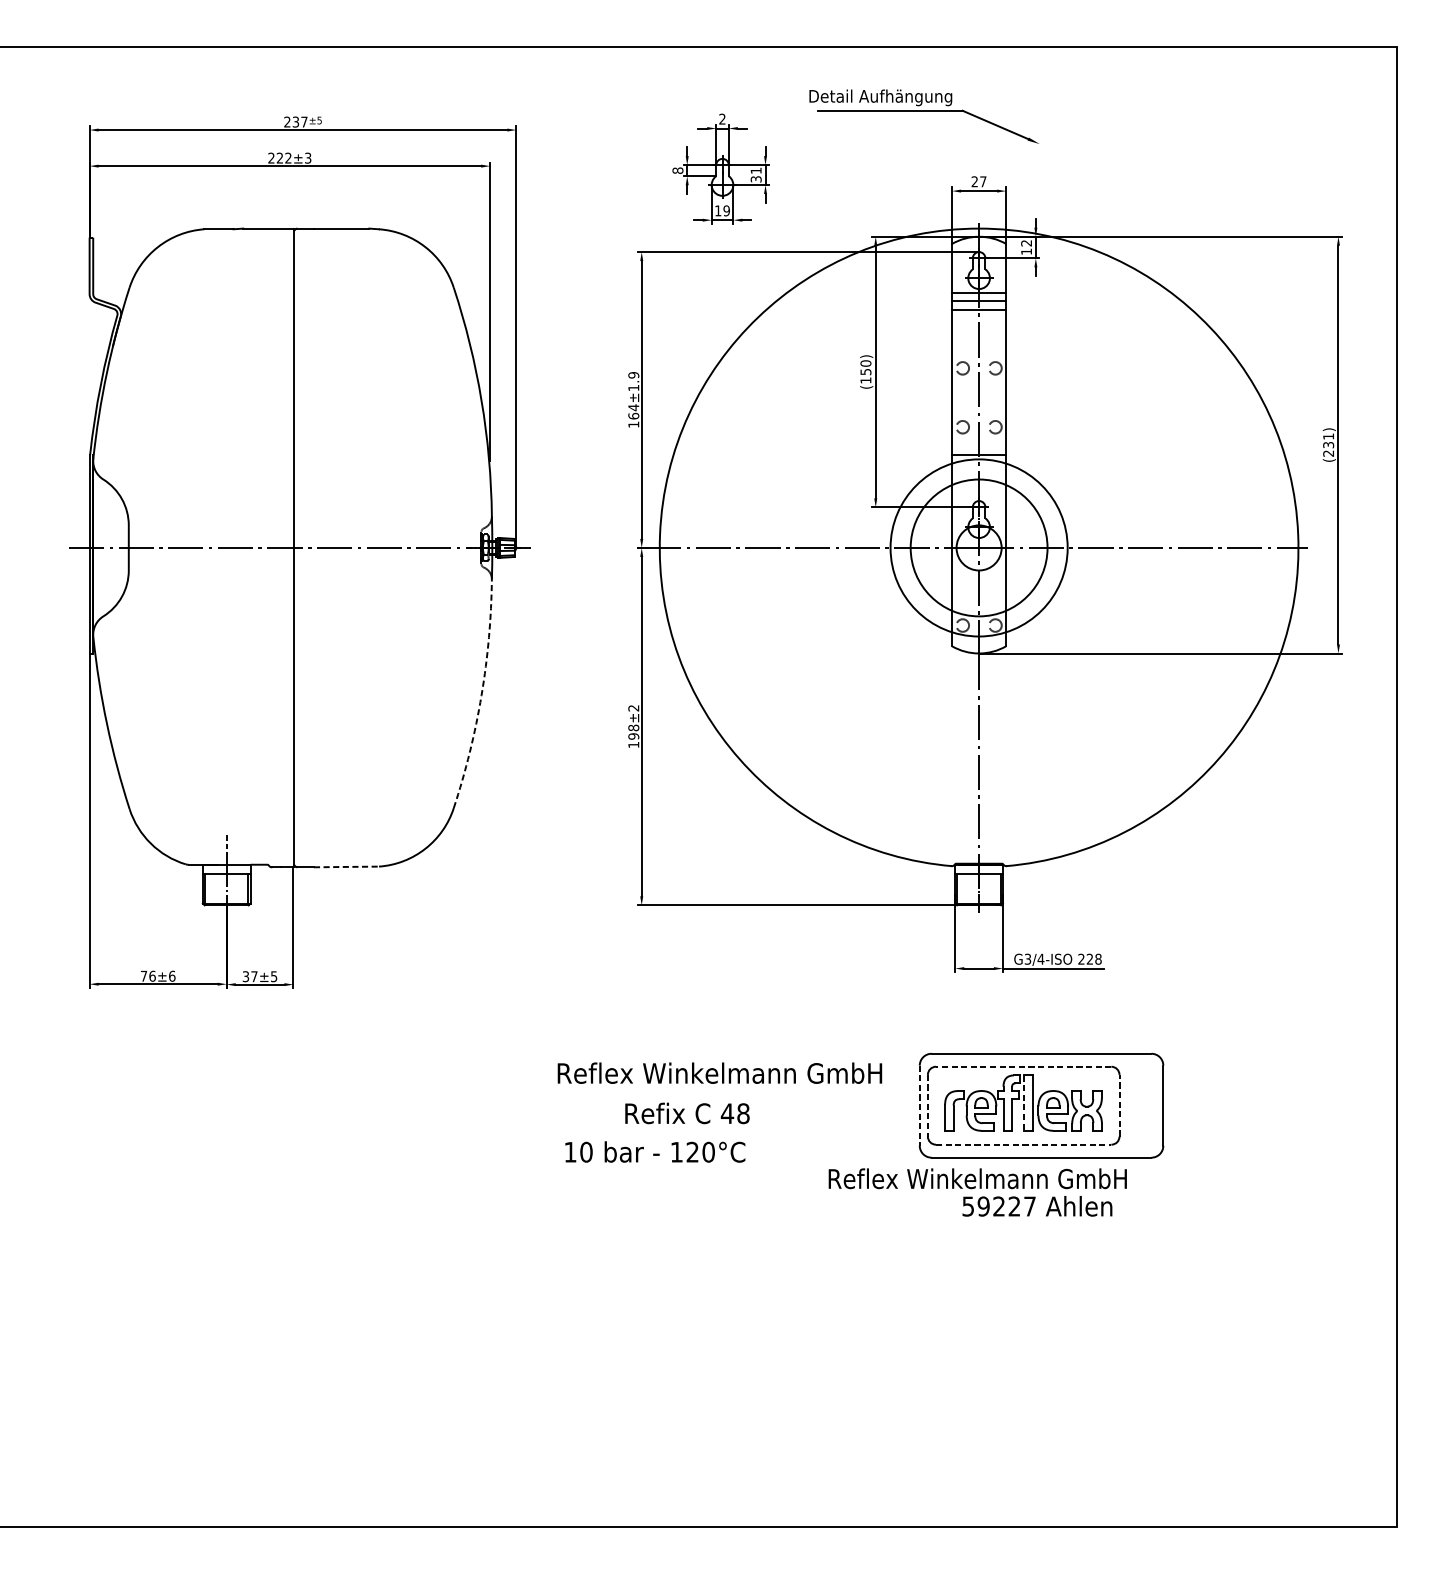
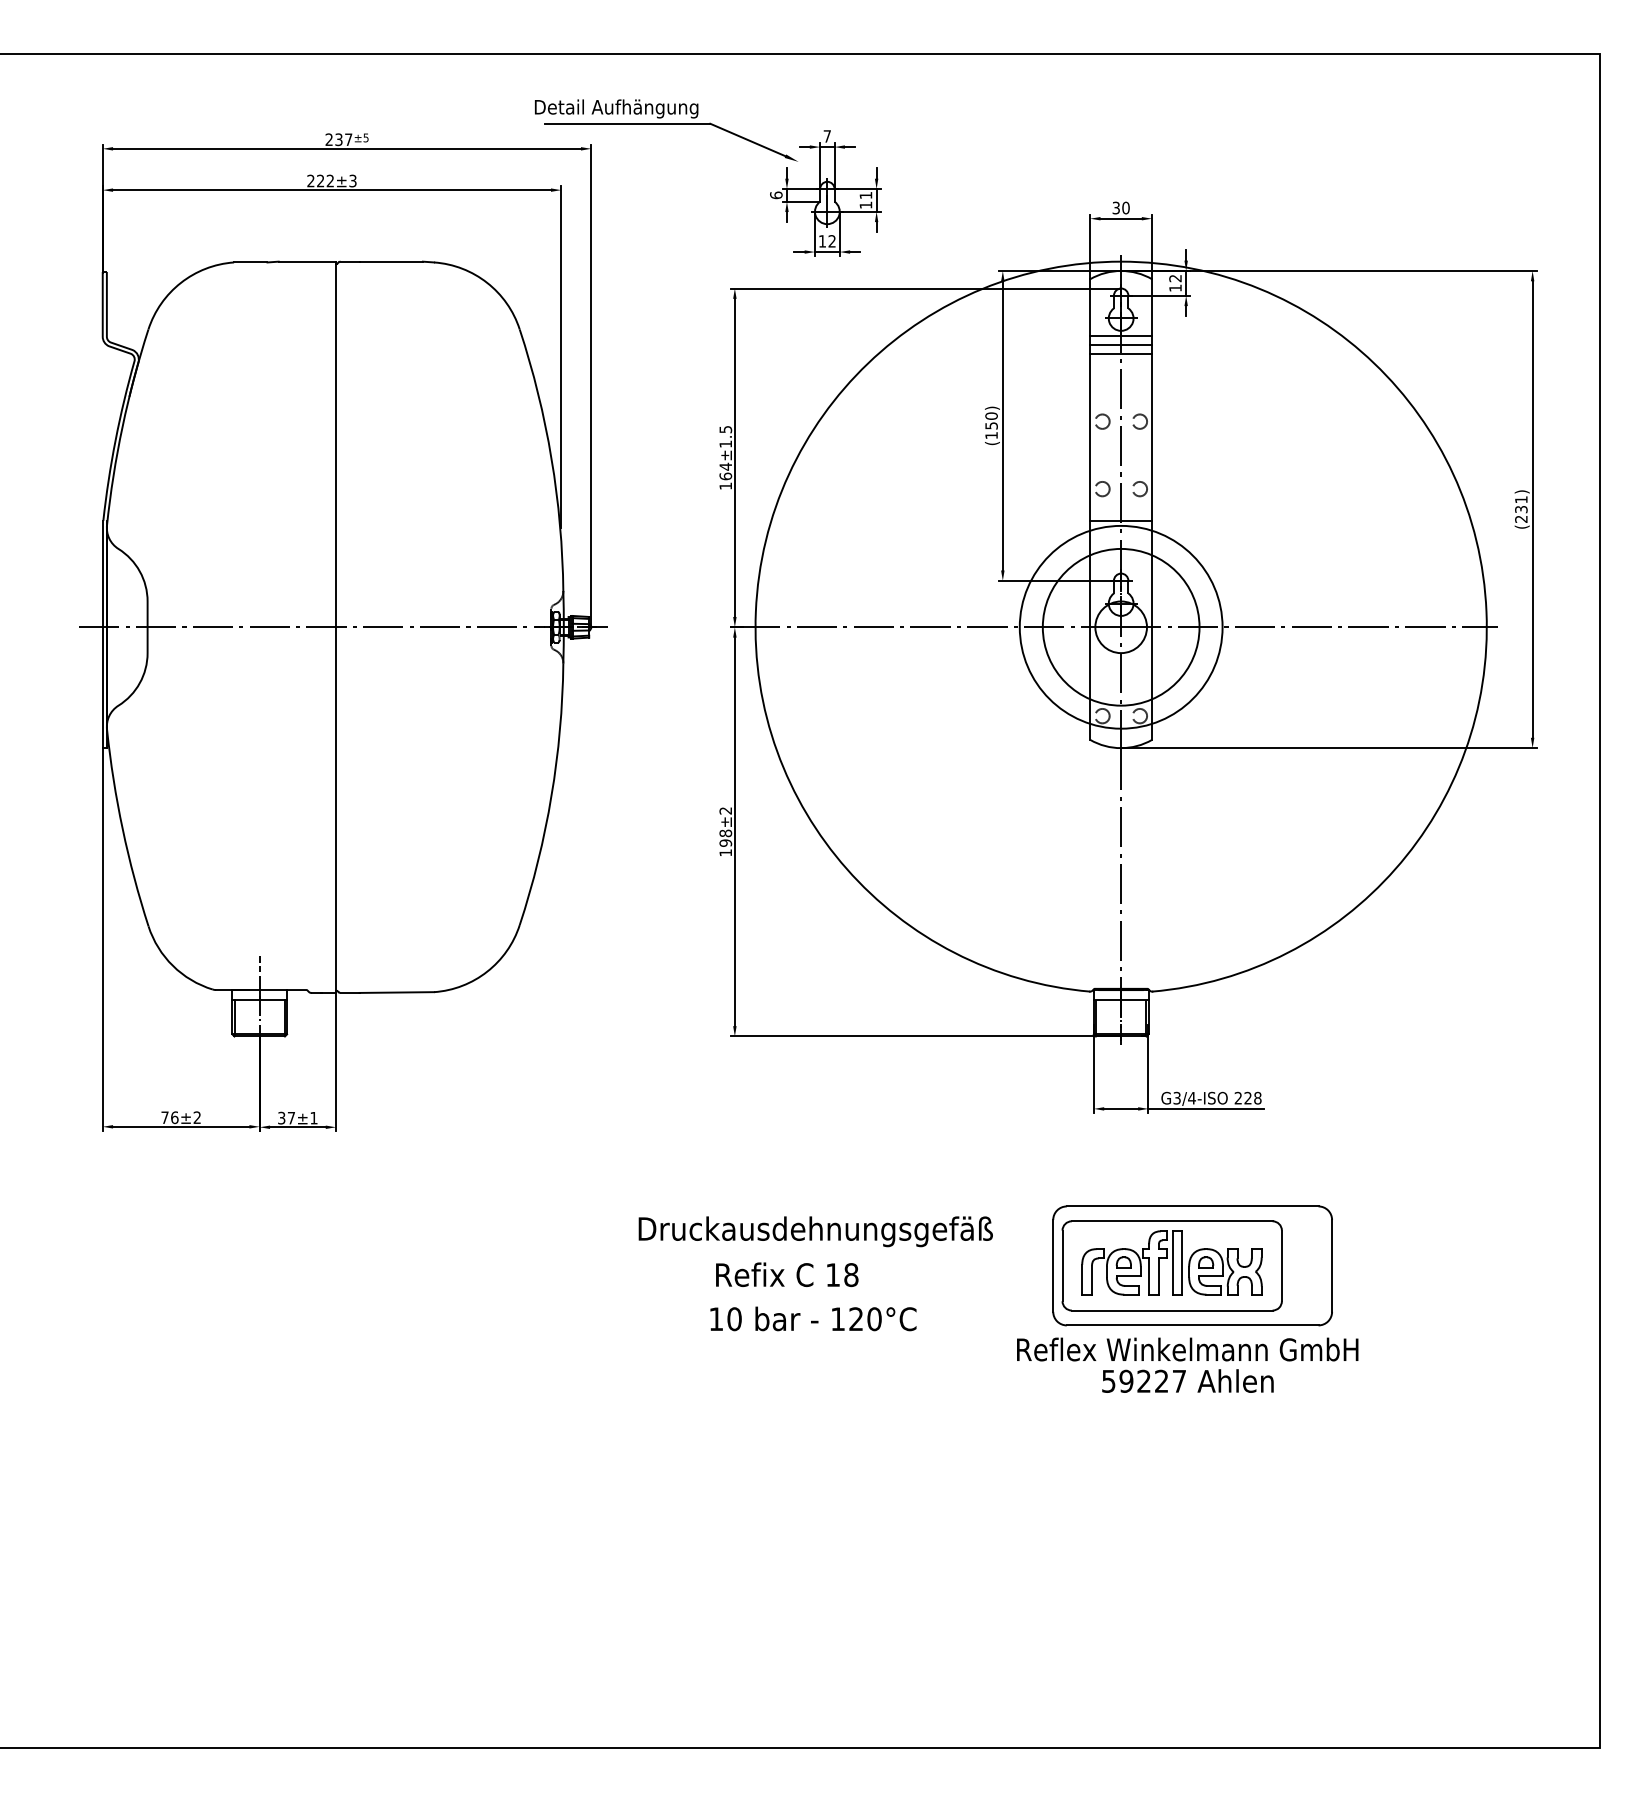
part: (924, 116) -> (666, 130), moved
text: (721, 119) -> (826, 136), 2 -> 7
text: (678, 170) -> (776, 195), 8 -> 6
text: (755, 178) -> (865, 204), 31 -> 11
text: (978, 181) -> (1120, 207), 27 -> 30
text: (726, 210) -> (831, 241), 19 -> 12
text: (633, 375) -> (725, 429), ±1.9 -> ±1.5
arc: (481, 695) -> (551, 796), dashed -> solid
line: (347, 866) -> (397, 992), dashed -> solid
text: (172, 976) -> (197, 1117), ±6 -> ±2
text: (273, 976) -> (313, 1118), ±5 -> ±1
line: (1023, 1066) -> (1171, 1221), dashed -> solid
text: (720, 1075) -> (825, 1231), Reflex Winkelmann GmbH -> Druckausdehnungsgefäß
line: (1023, 1102) -> (1172, 1262), dashed -> solid
line: (920, 1105) -> (1053, 1265), dashed -> solid
line: (1119, 1105) -> (1281, 1265), dashed -> solid
line: (927, 1106) -> (1062, 1266), dashed -> solid
text: (726, 1113) -> (832, 1274), 48 -> 18
line: (1023, 1144) -> (1172, 1310), dashed -> solid
text: (655, 1151) -> (813, 1318), moved
text: (977, 1178) -> (1187, 1349), moved

